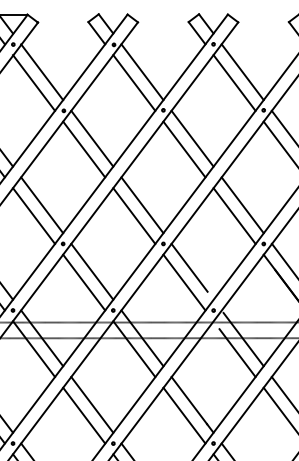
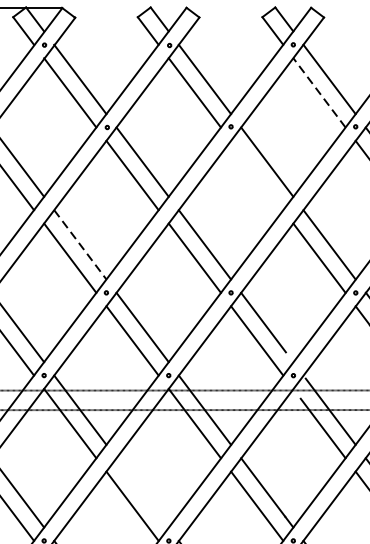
line: (234, 82) -> (319, 92), solid -> dashed
line: (184, 149) -> (257, 175), removed
line: (42, 205) -> (80, 245), solid -> dashed
line: (92, 404) -> (142, 492), removed

